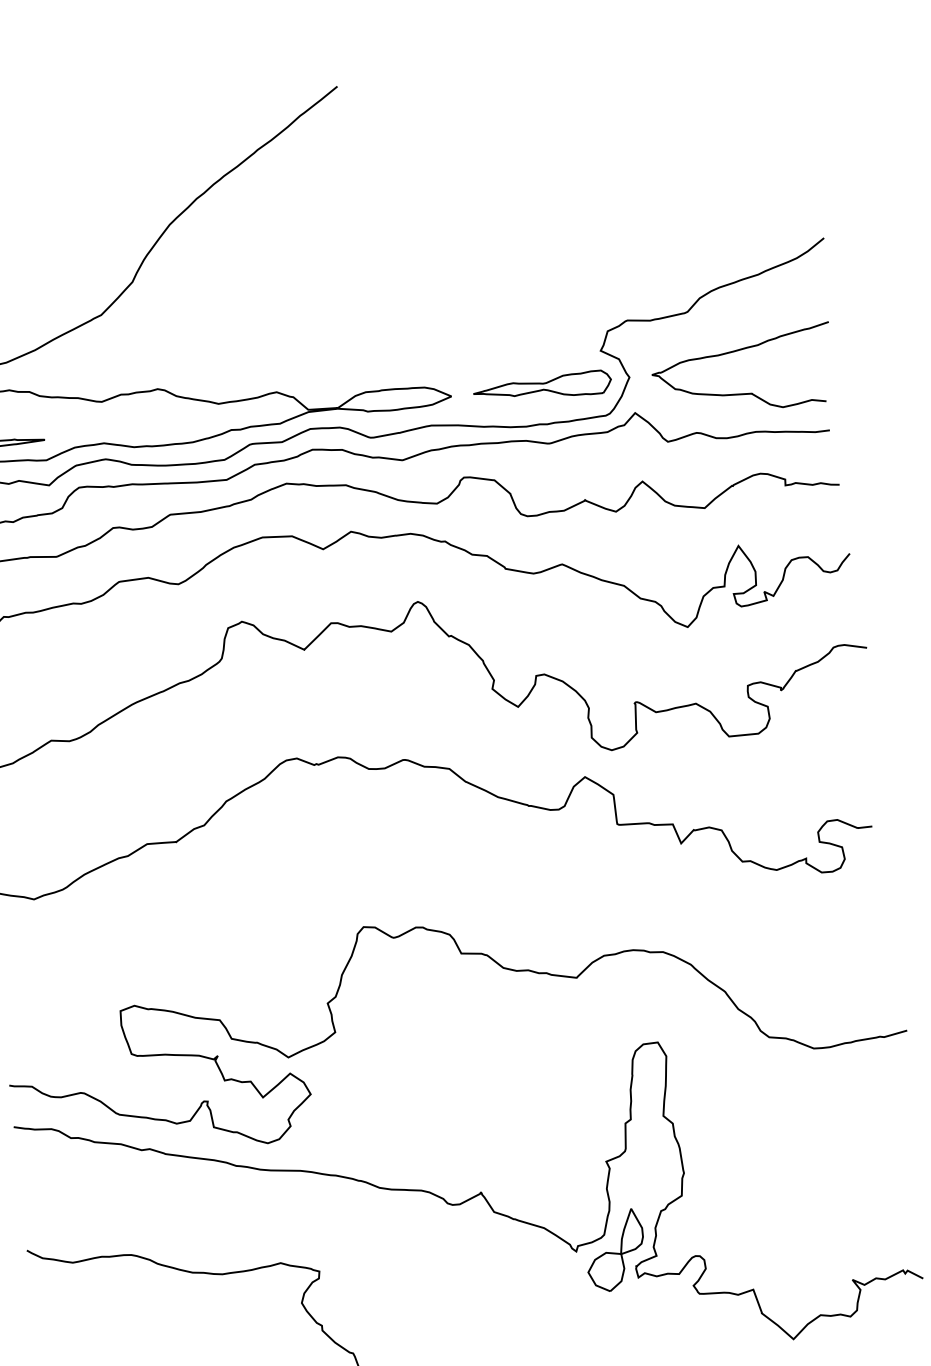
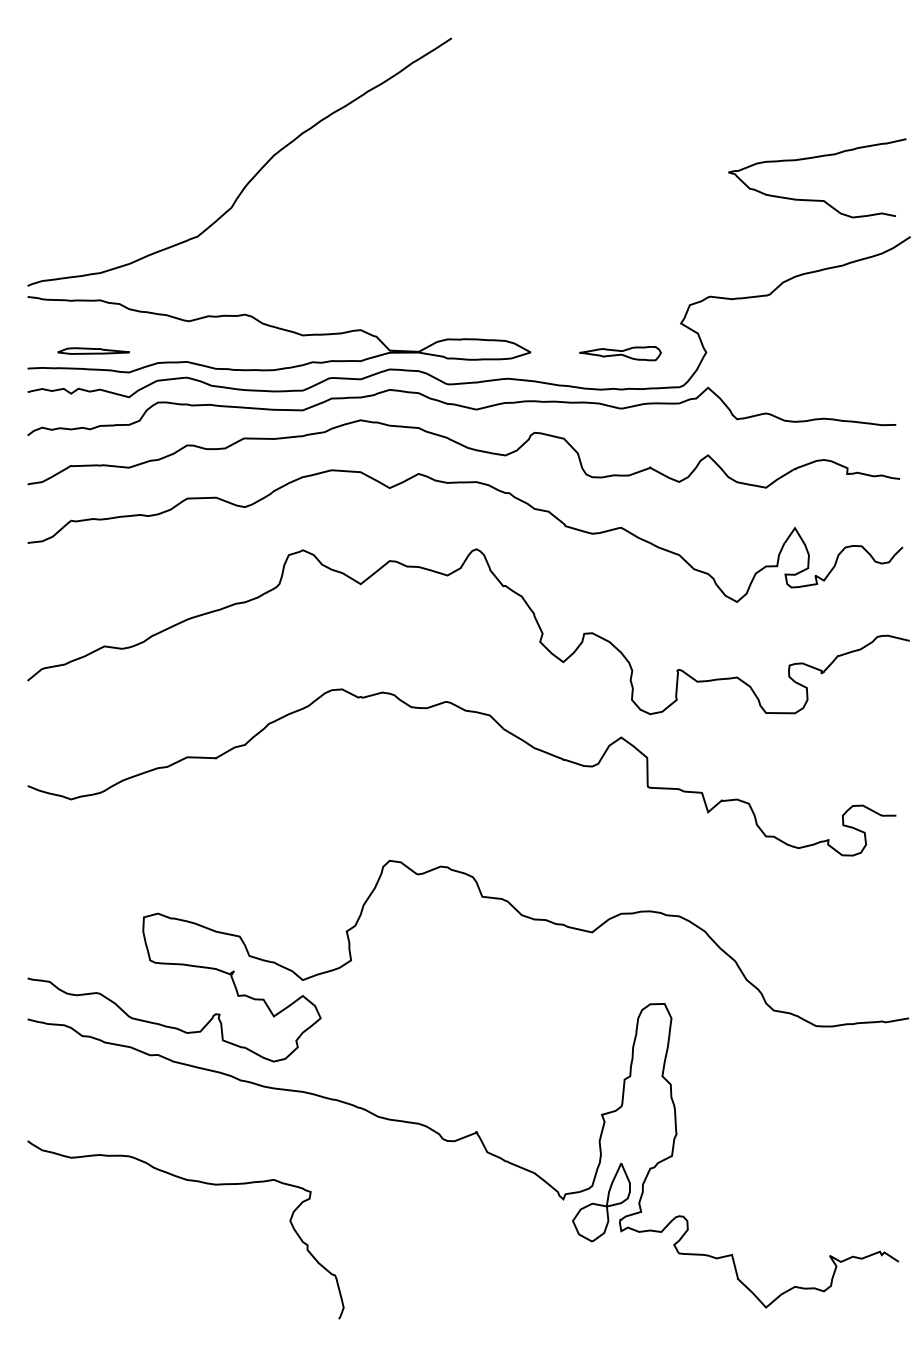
curve: (738, 351) -> (815, 158), moved
part: (542, 387) -> (620, 353), size x0.6

